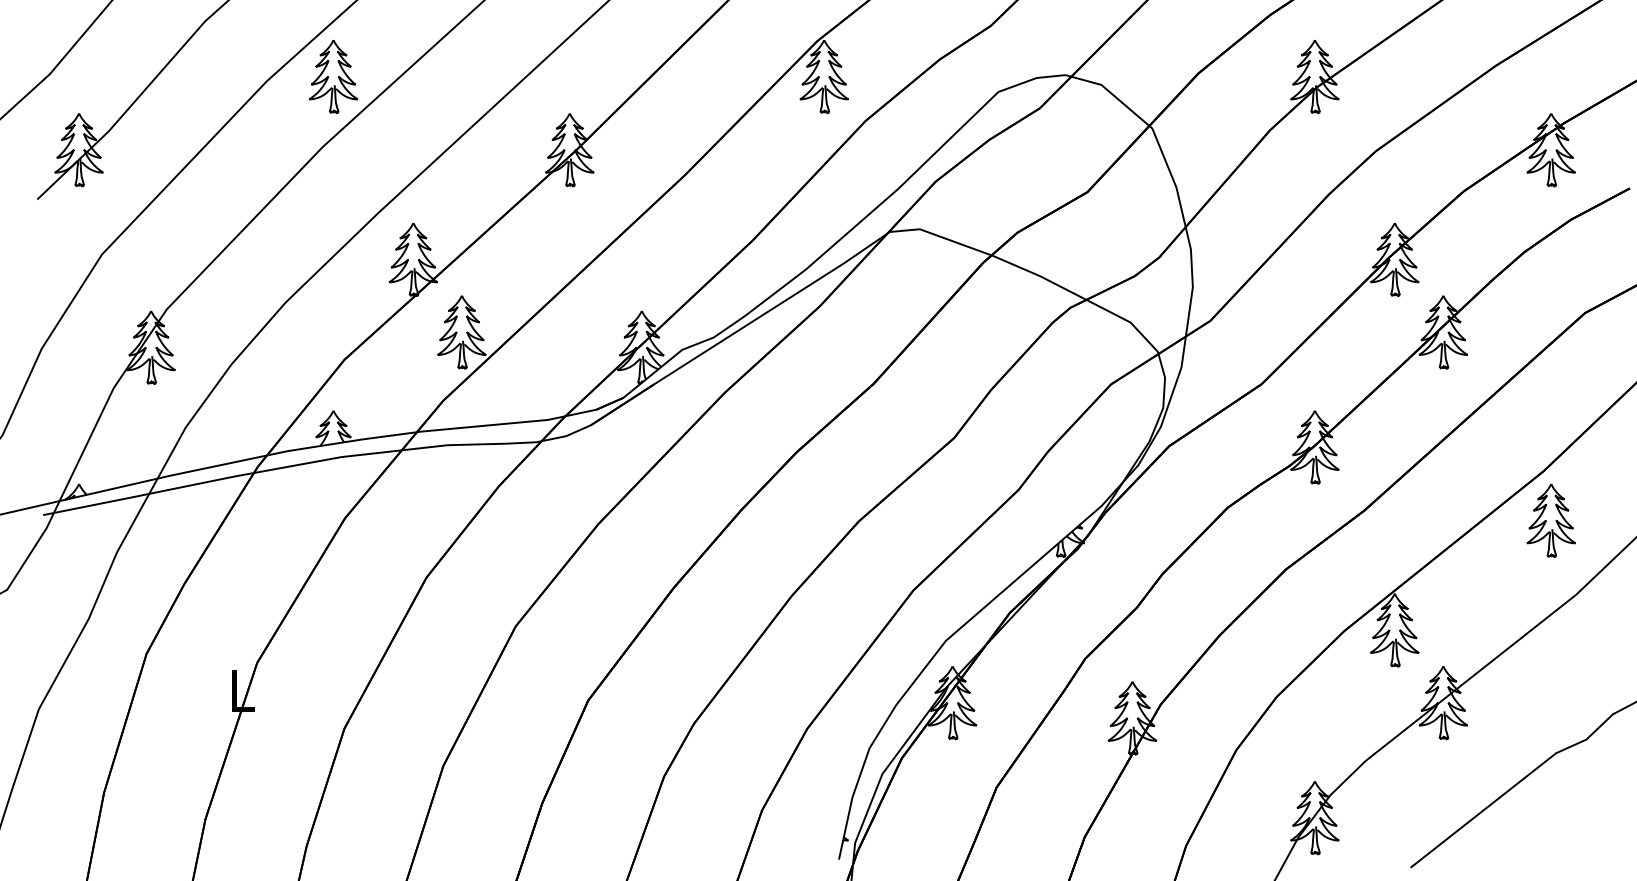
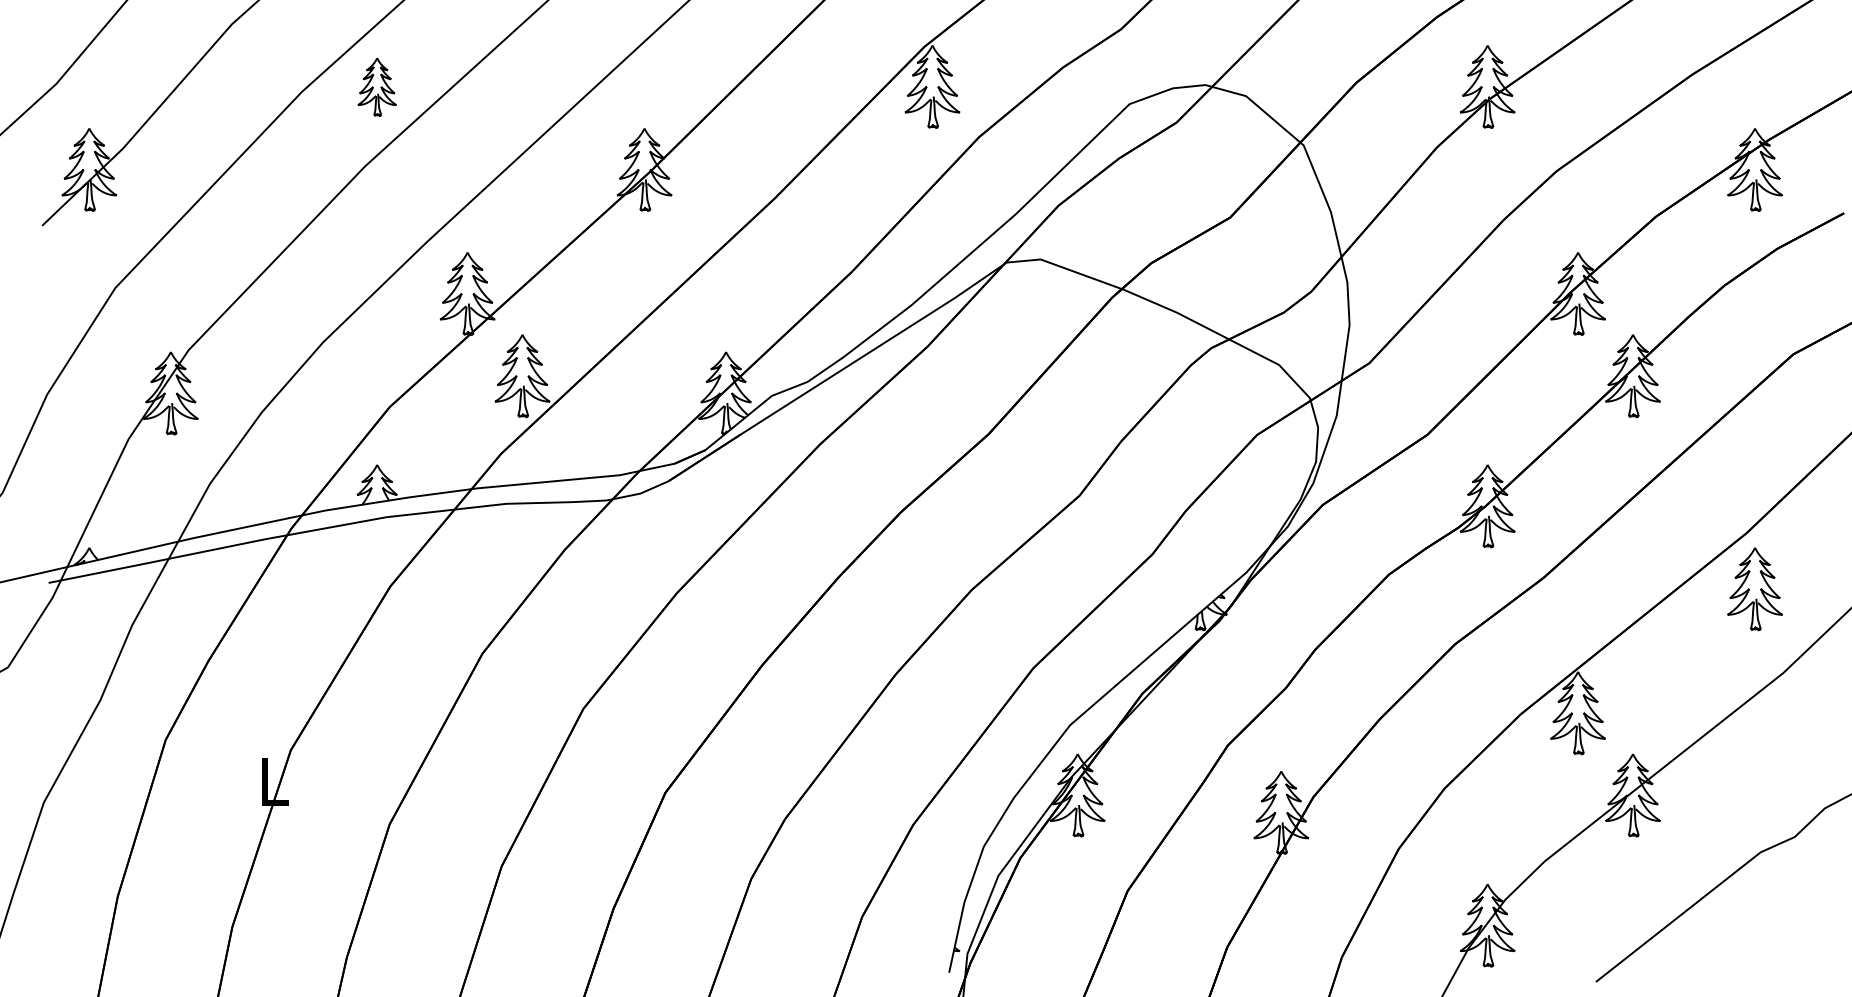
part: (333, 77) -> (377, 87), size x0.7

